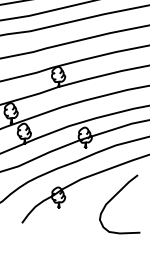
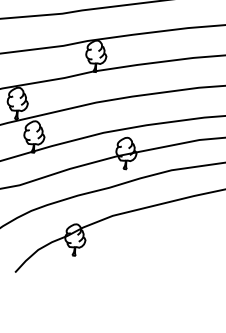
curve: (113, 198) -> (158, 250), removed

